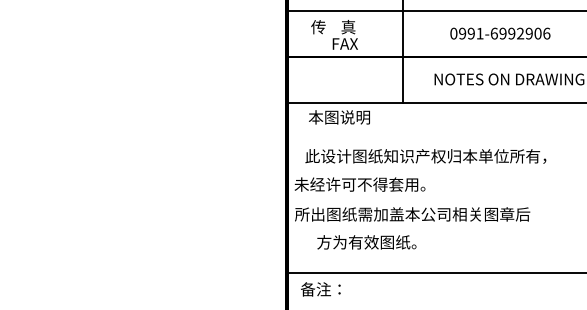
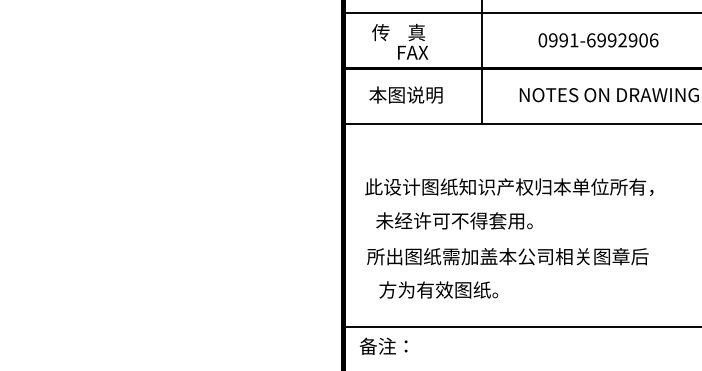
text: (339, 117) -> (406, 95), moved
text: (359, 184) -> (453, 220), moved
text: (412, 214) -> (507, 256), moved

